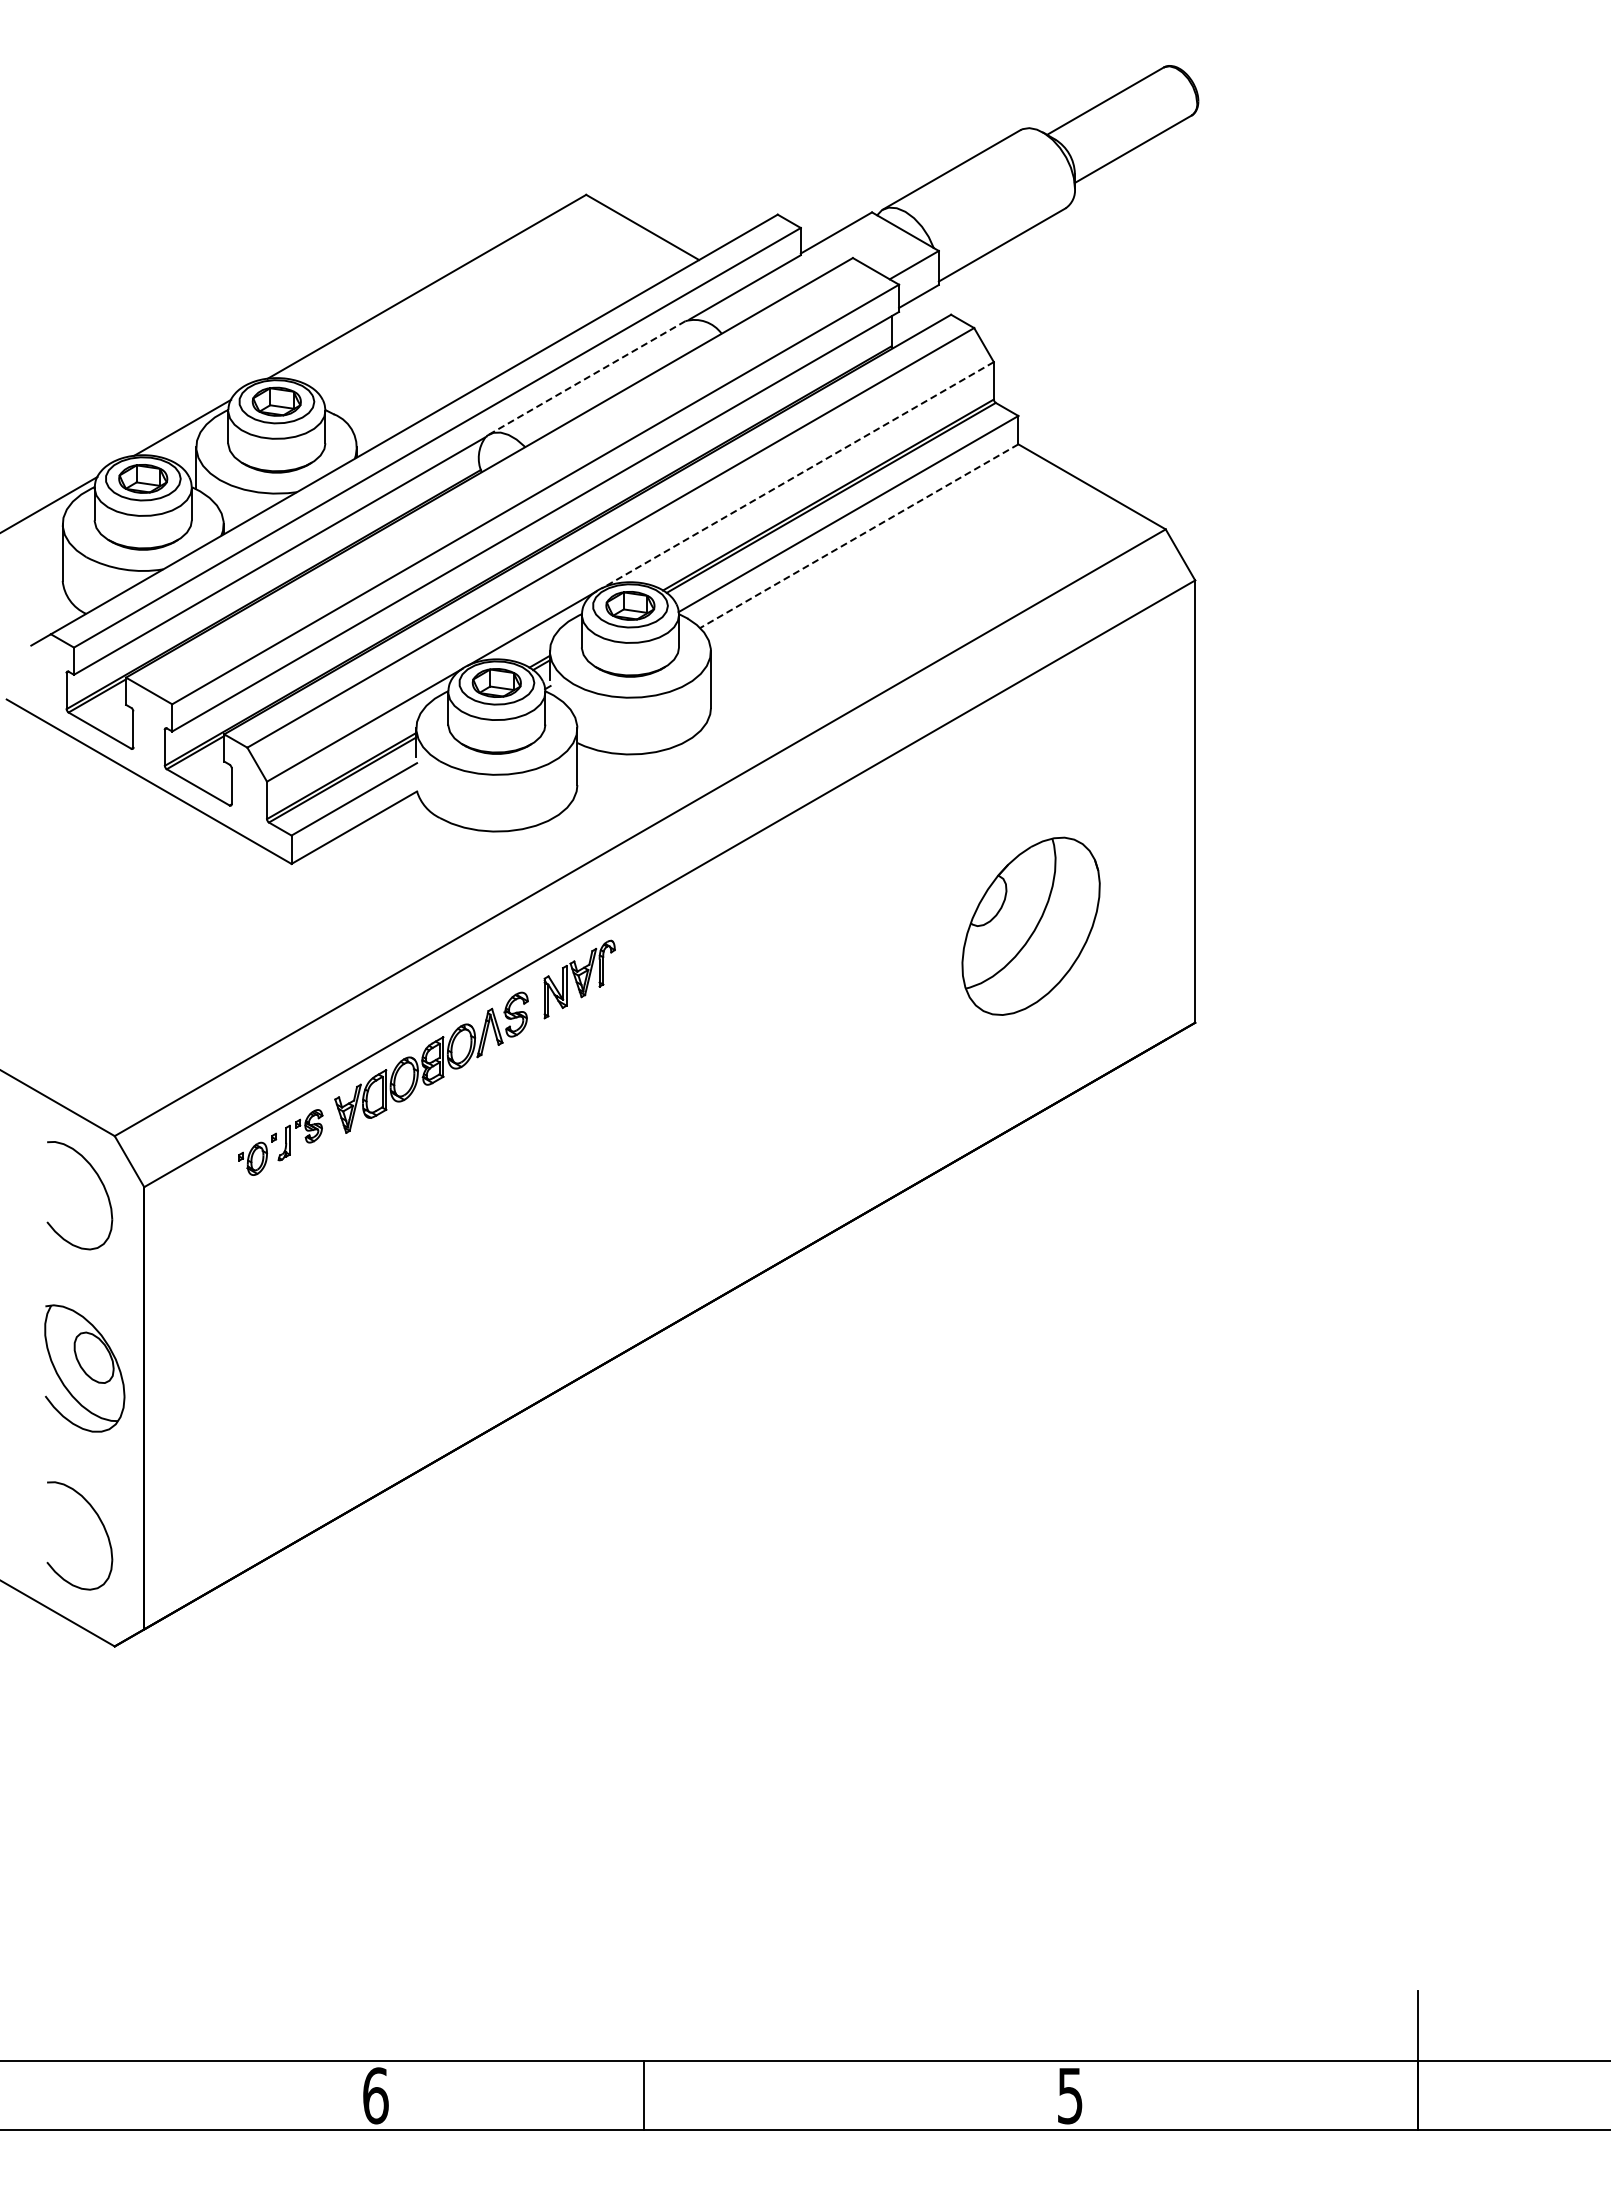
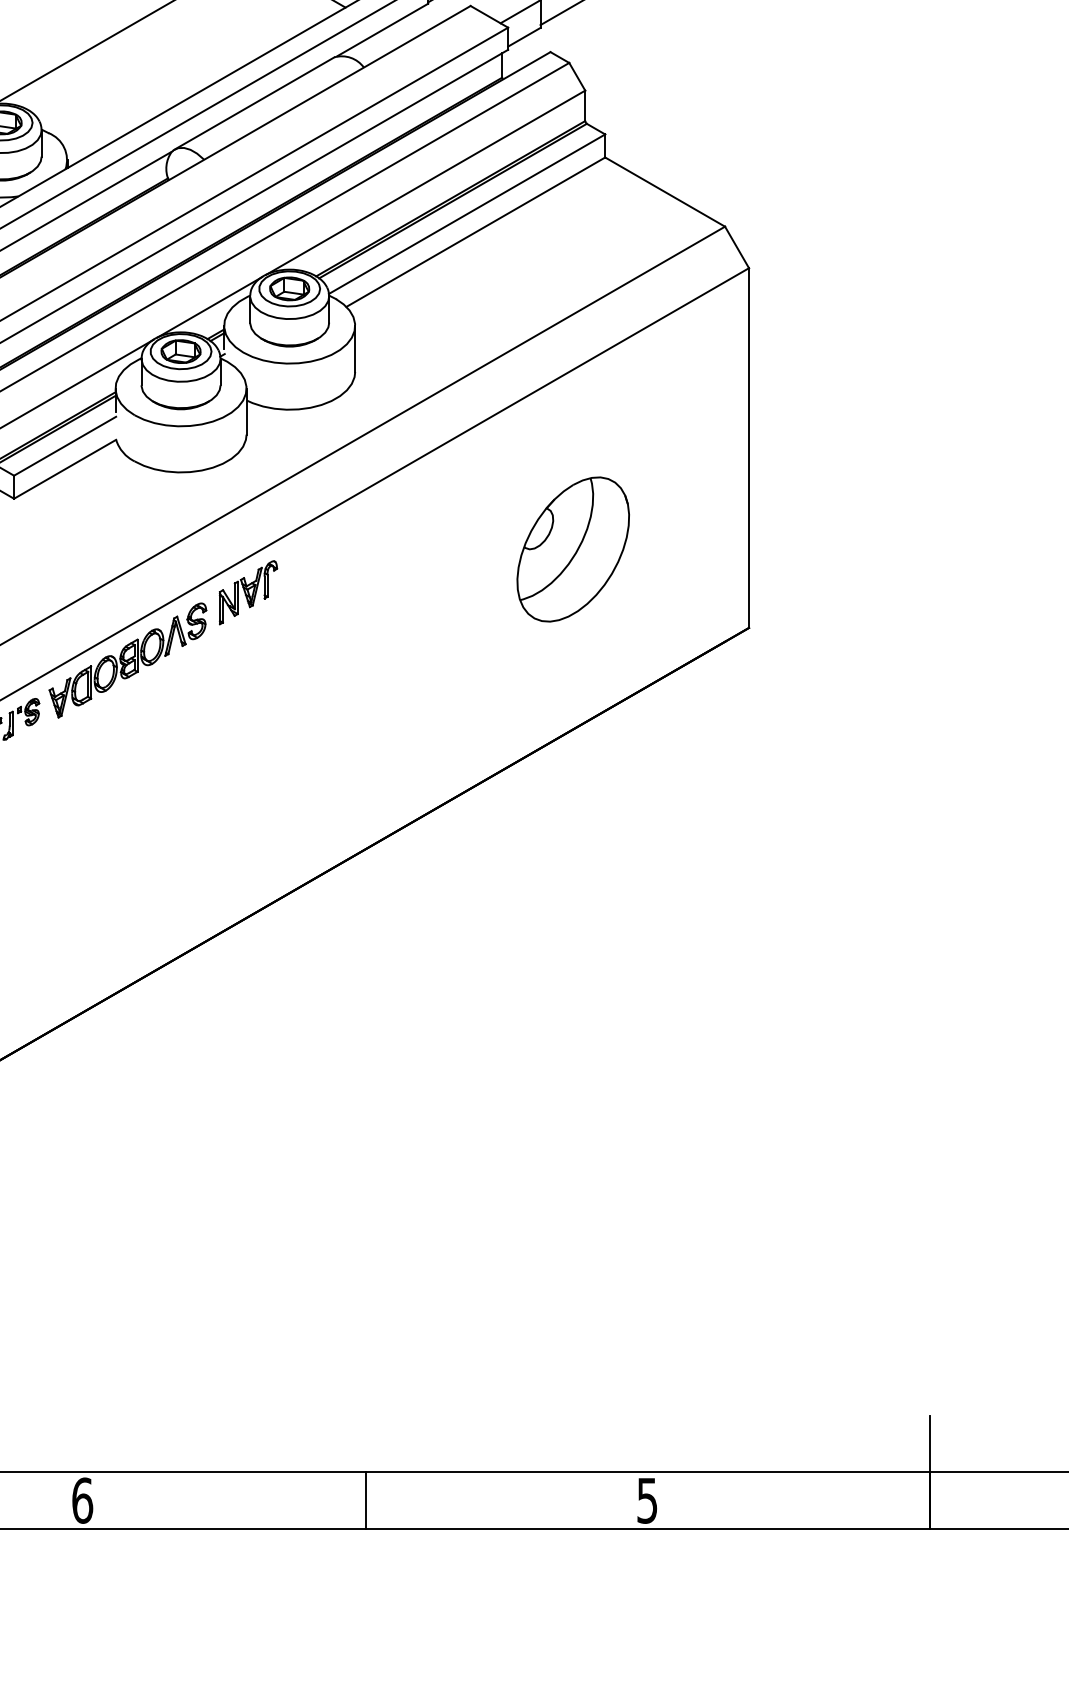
line: (586, 378) -> (253, 103), dashed -> solid
line: (797, 475) -> (425, 182), dashed -> solid
line: (859, 536) -> (475, 232), dashed -> solid
part: (1030, 925) -> (572, 548), moved
line: (643, 2095) -> (365, 1500), moved

